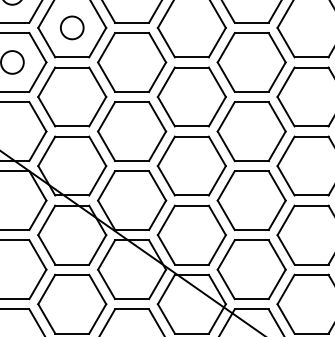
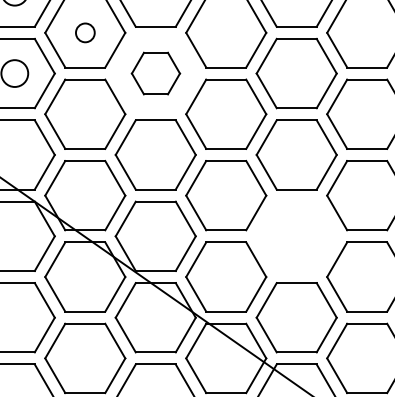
circle: (72, 27) -> (85, 32), size x0.7
part: (132, 62) -> (156, 73), size x0.6
part: (251, 200) -> (296, 236), removed

